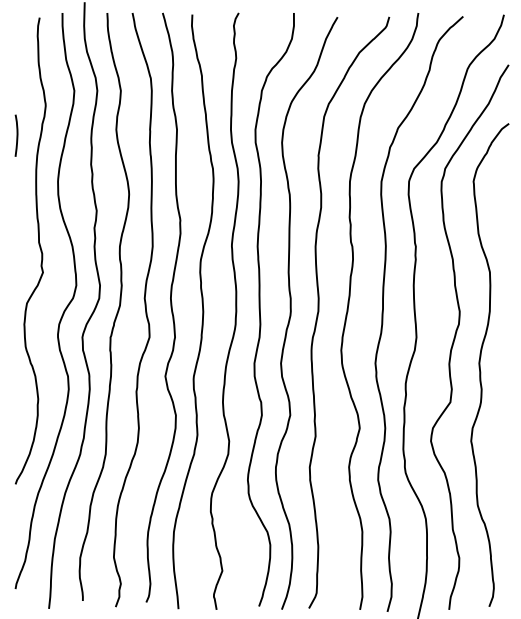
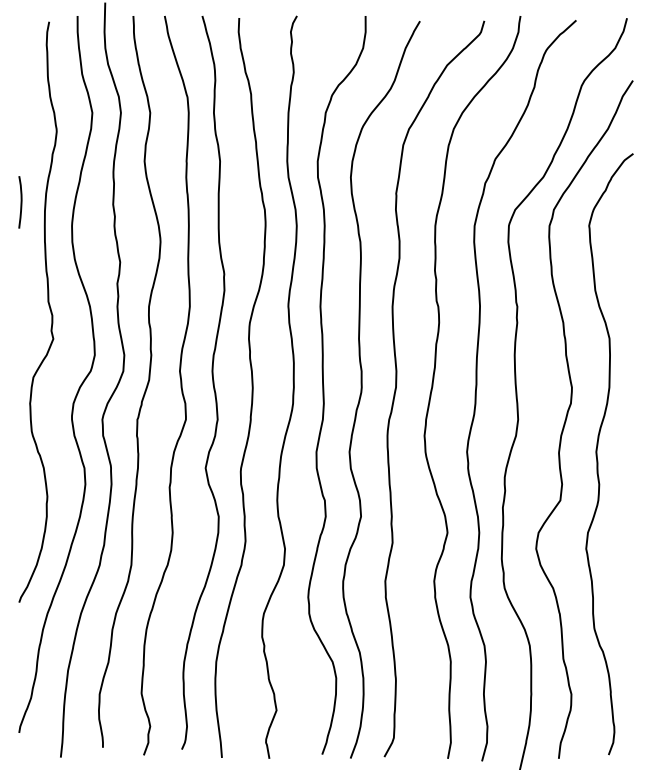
curve: (16, 135) -> (20, 202), moved

